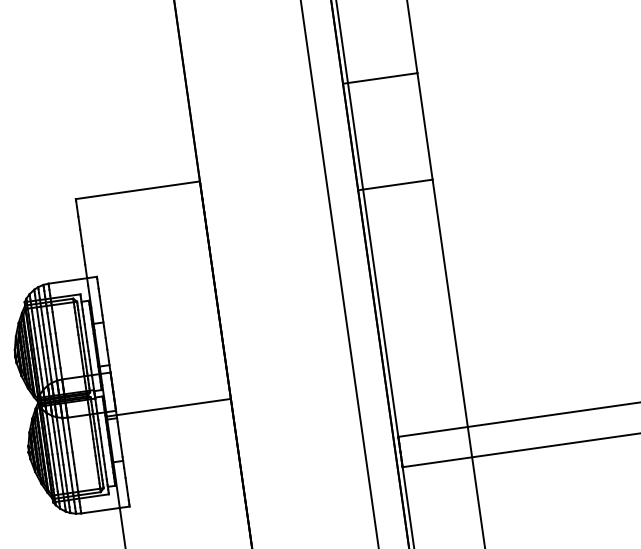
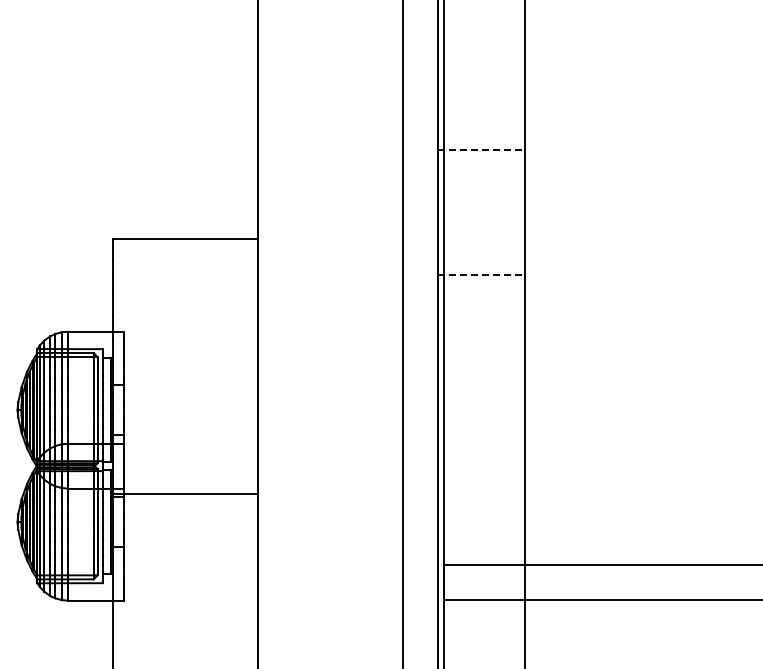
line: (380, 78) -> (481, 150), solid -> dashed
line: (395, 185) -> (481, 275), solid -> dashed

